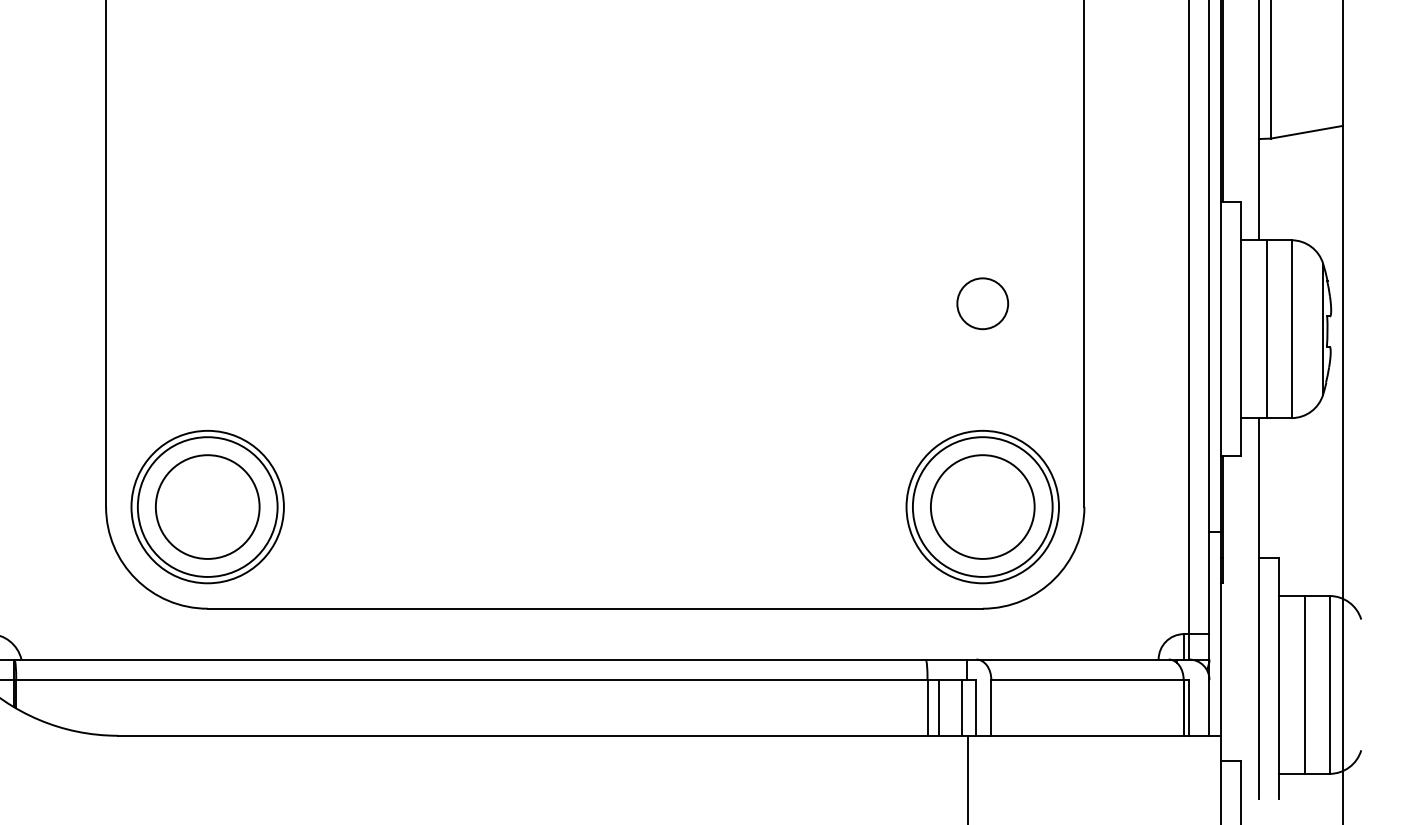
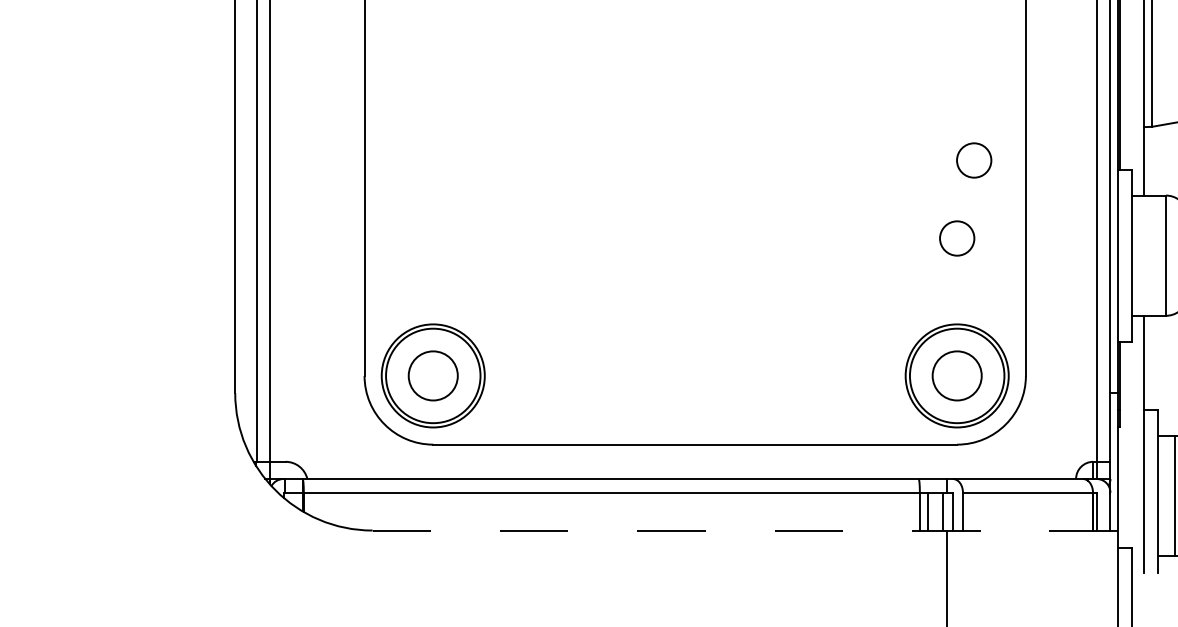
circle: (1008, 188) -> (974, 160), added
line: (1267, 328) -> (1149, 255), removed
circle: (208, 506) -> (433, 375), size x0.7
circle: (983, 506) -> (957, 375), size x0.7
line: (669, 735) -> (745, 530), solid -> dashed

